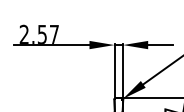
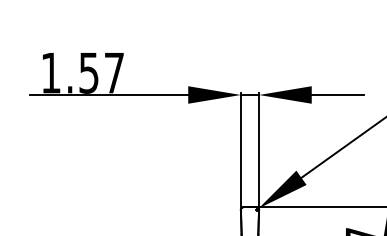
text: (23, 33) -> (49, 70), 2.57 -> 1.57

